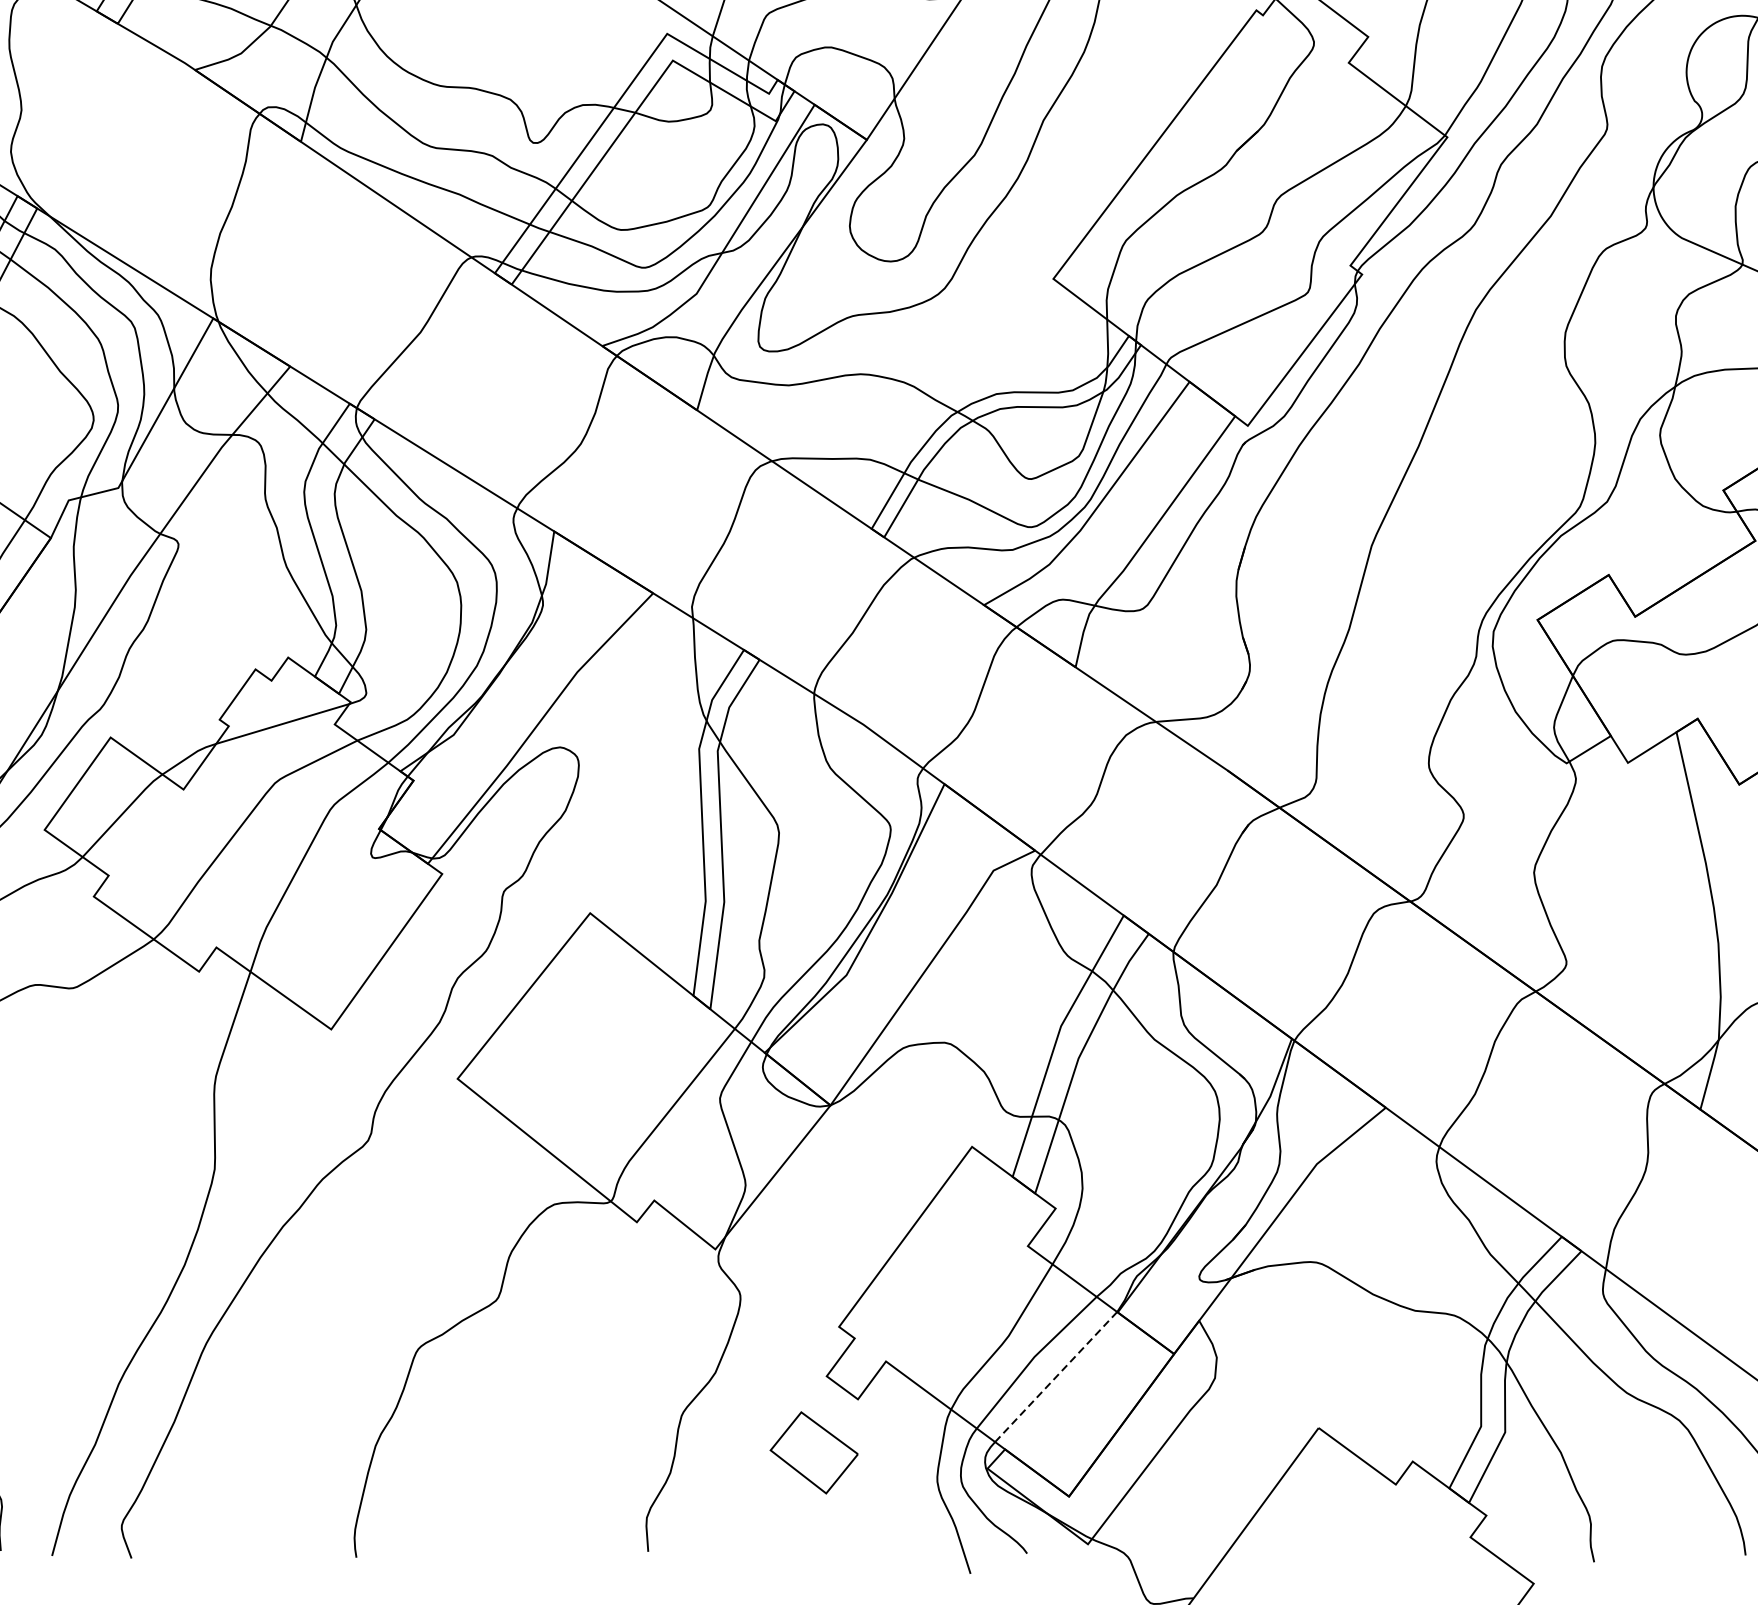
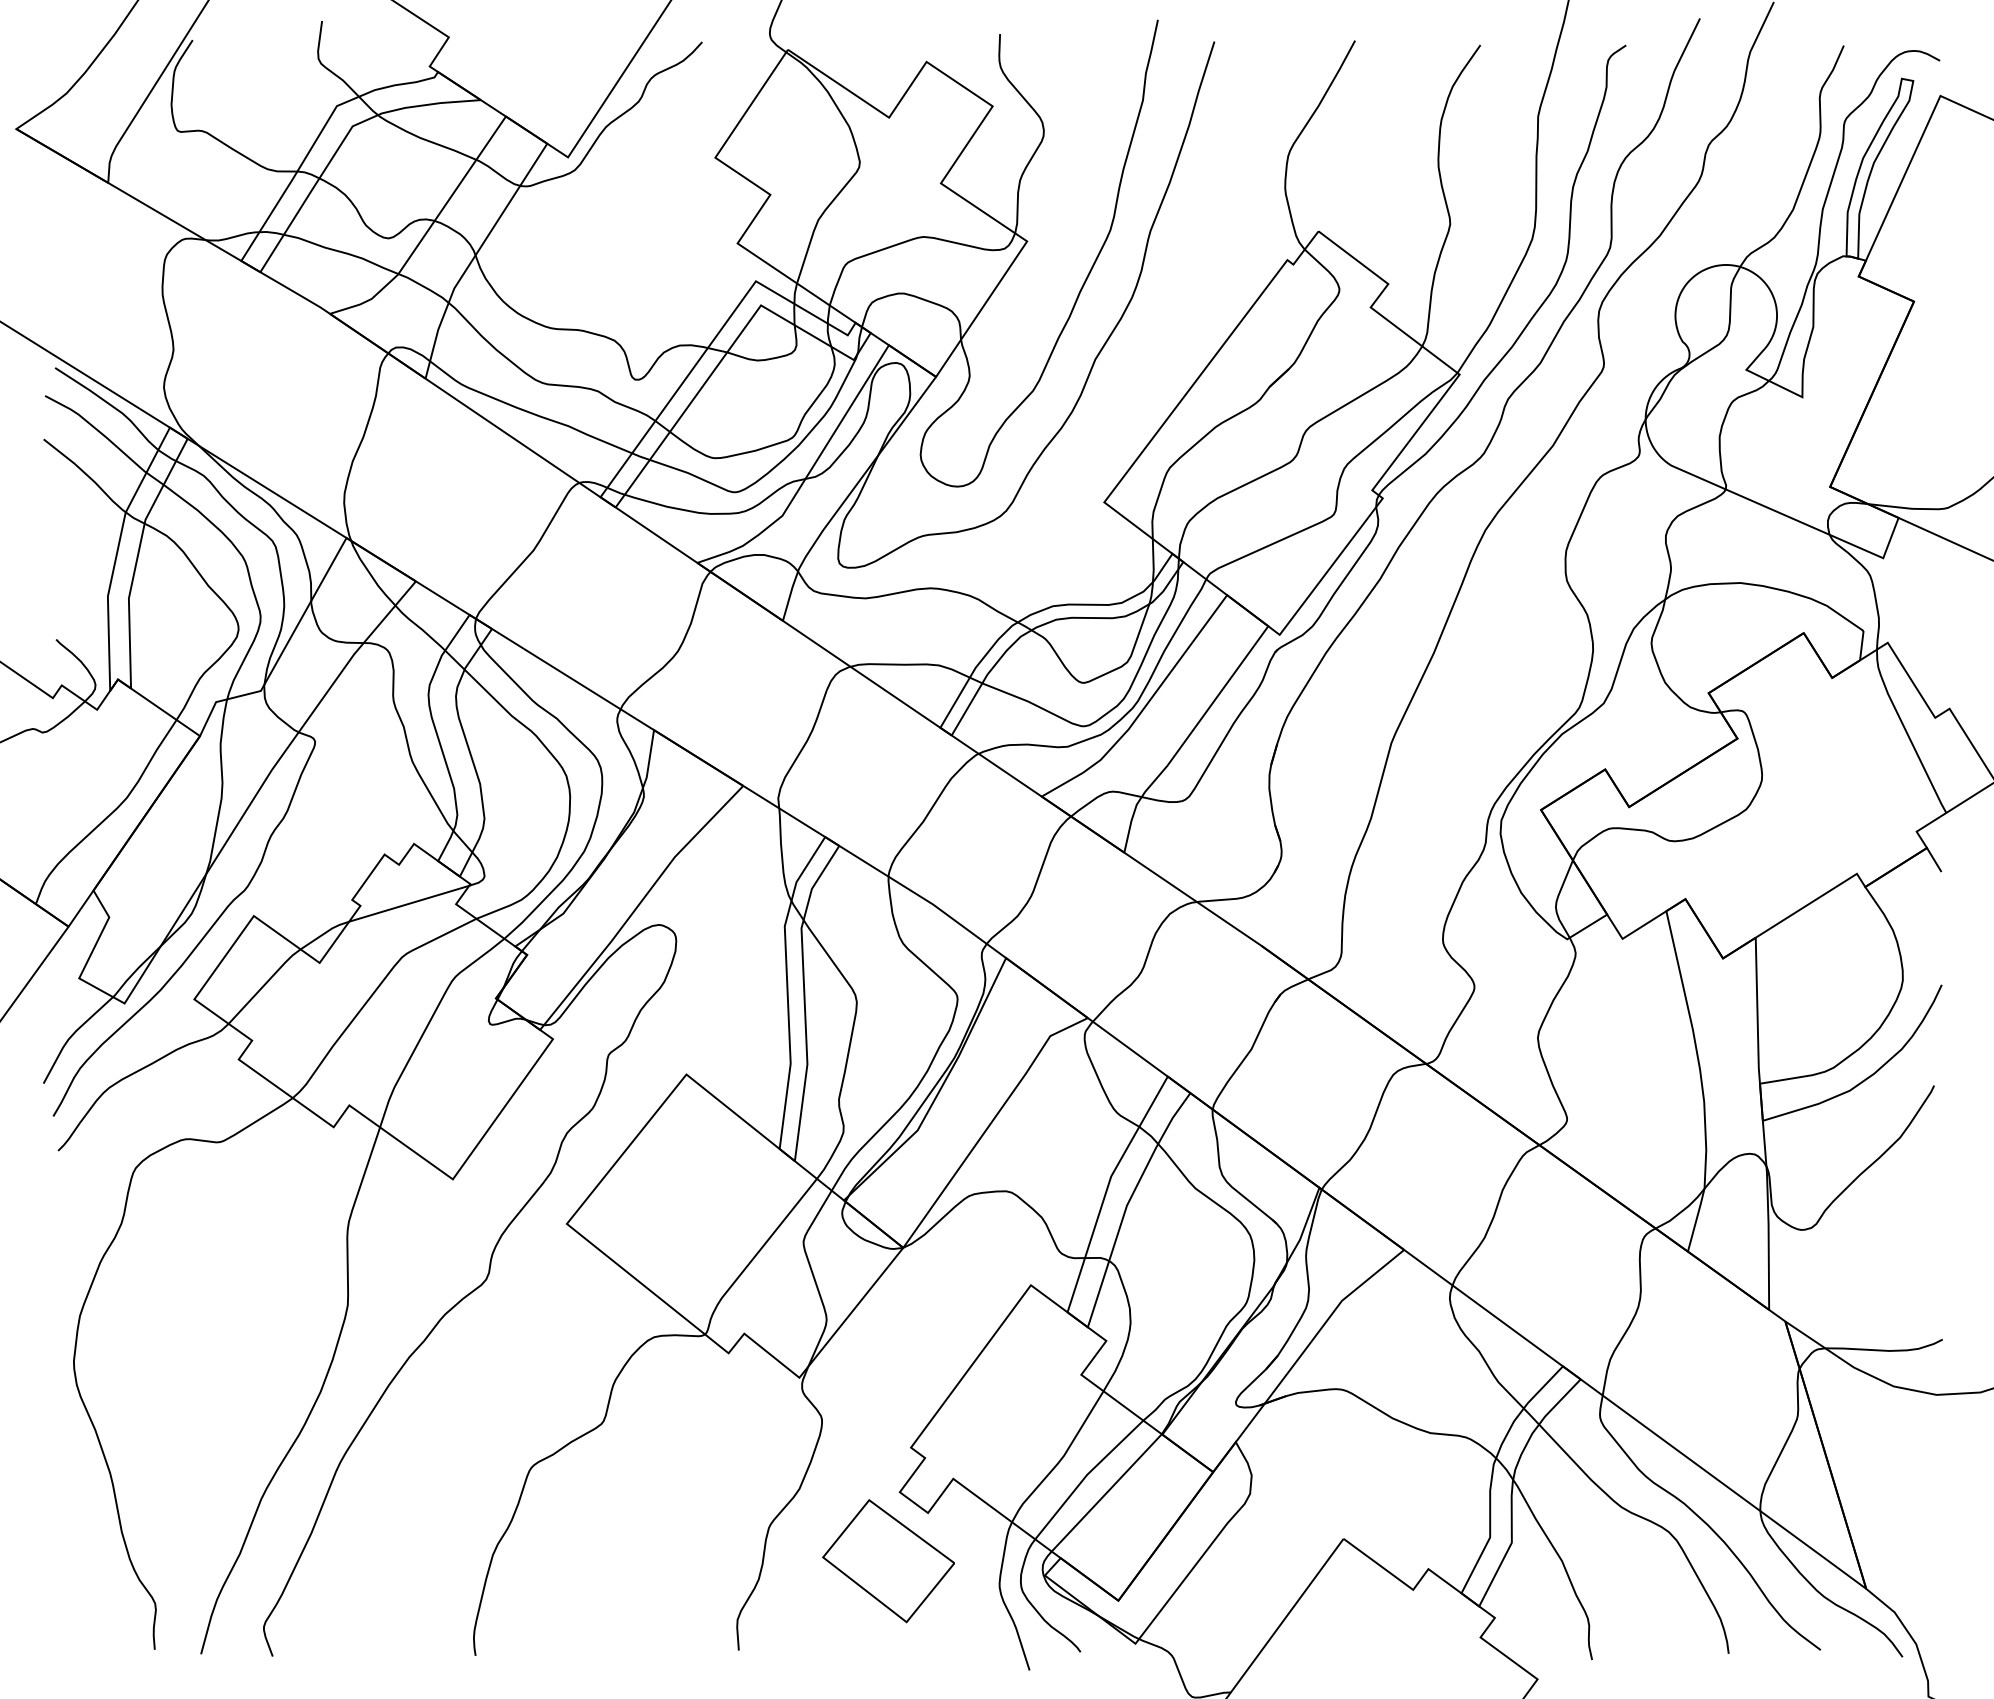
line: (1055, 1377) -> (1106, 1493), dashed -> solid
part: (814, 1453) -> (888, 1561), size x1.67

